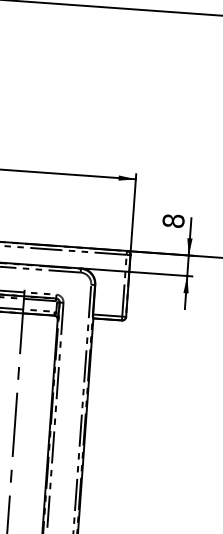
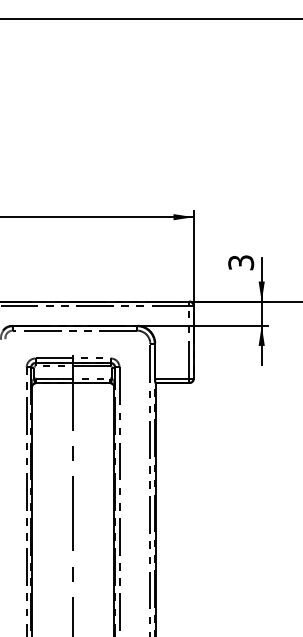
text: (173, 220) -> (241, 262), 8 -> 3

